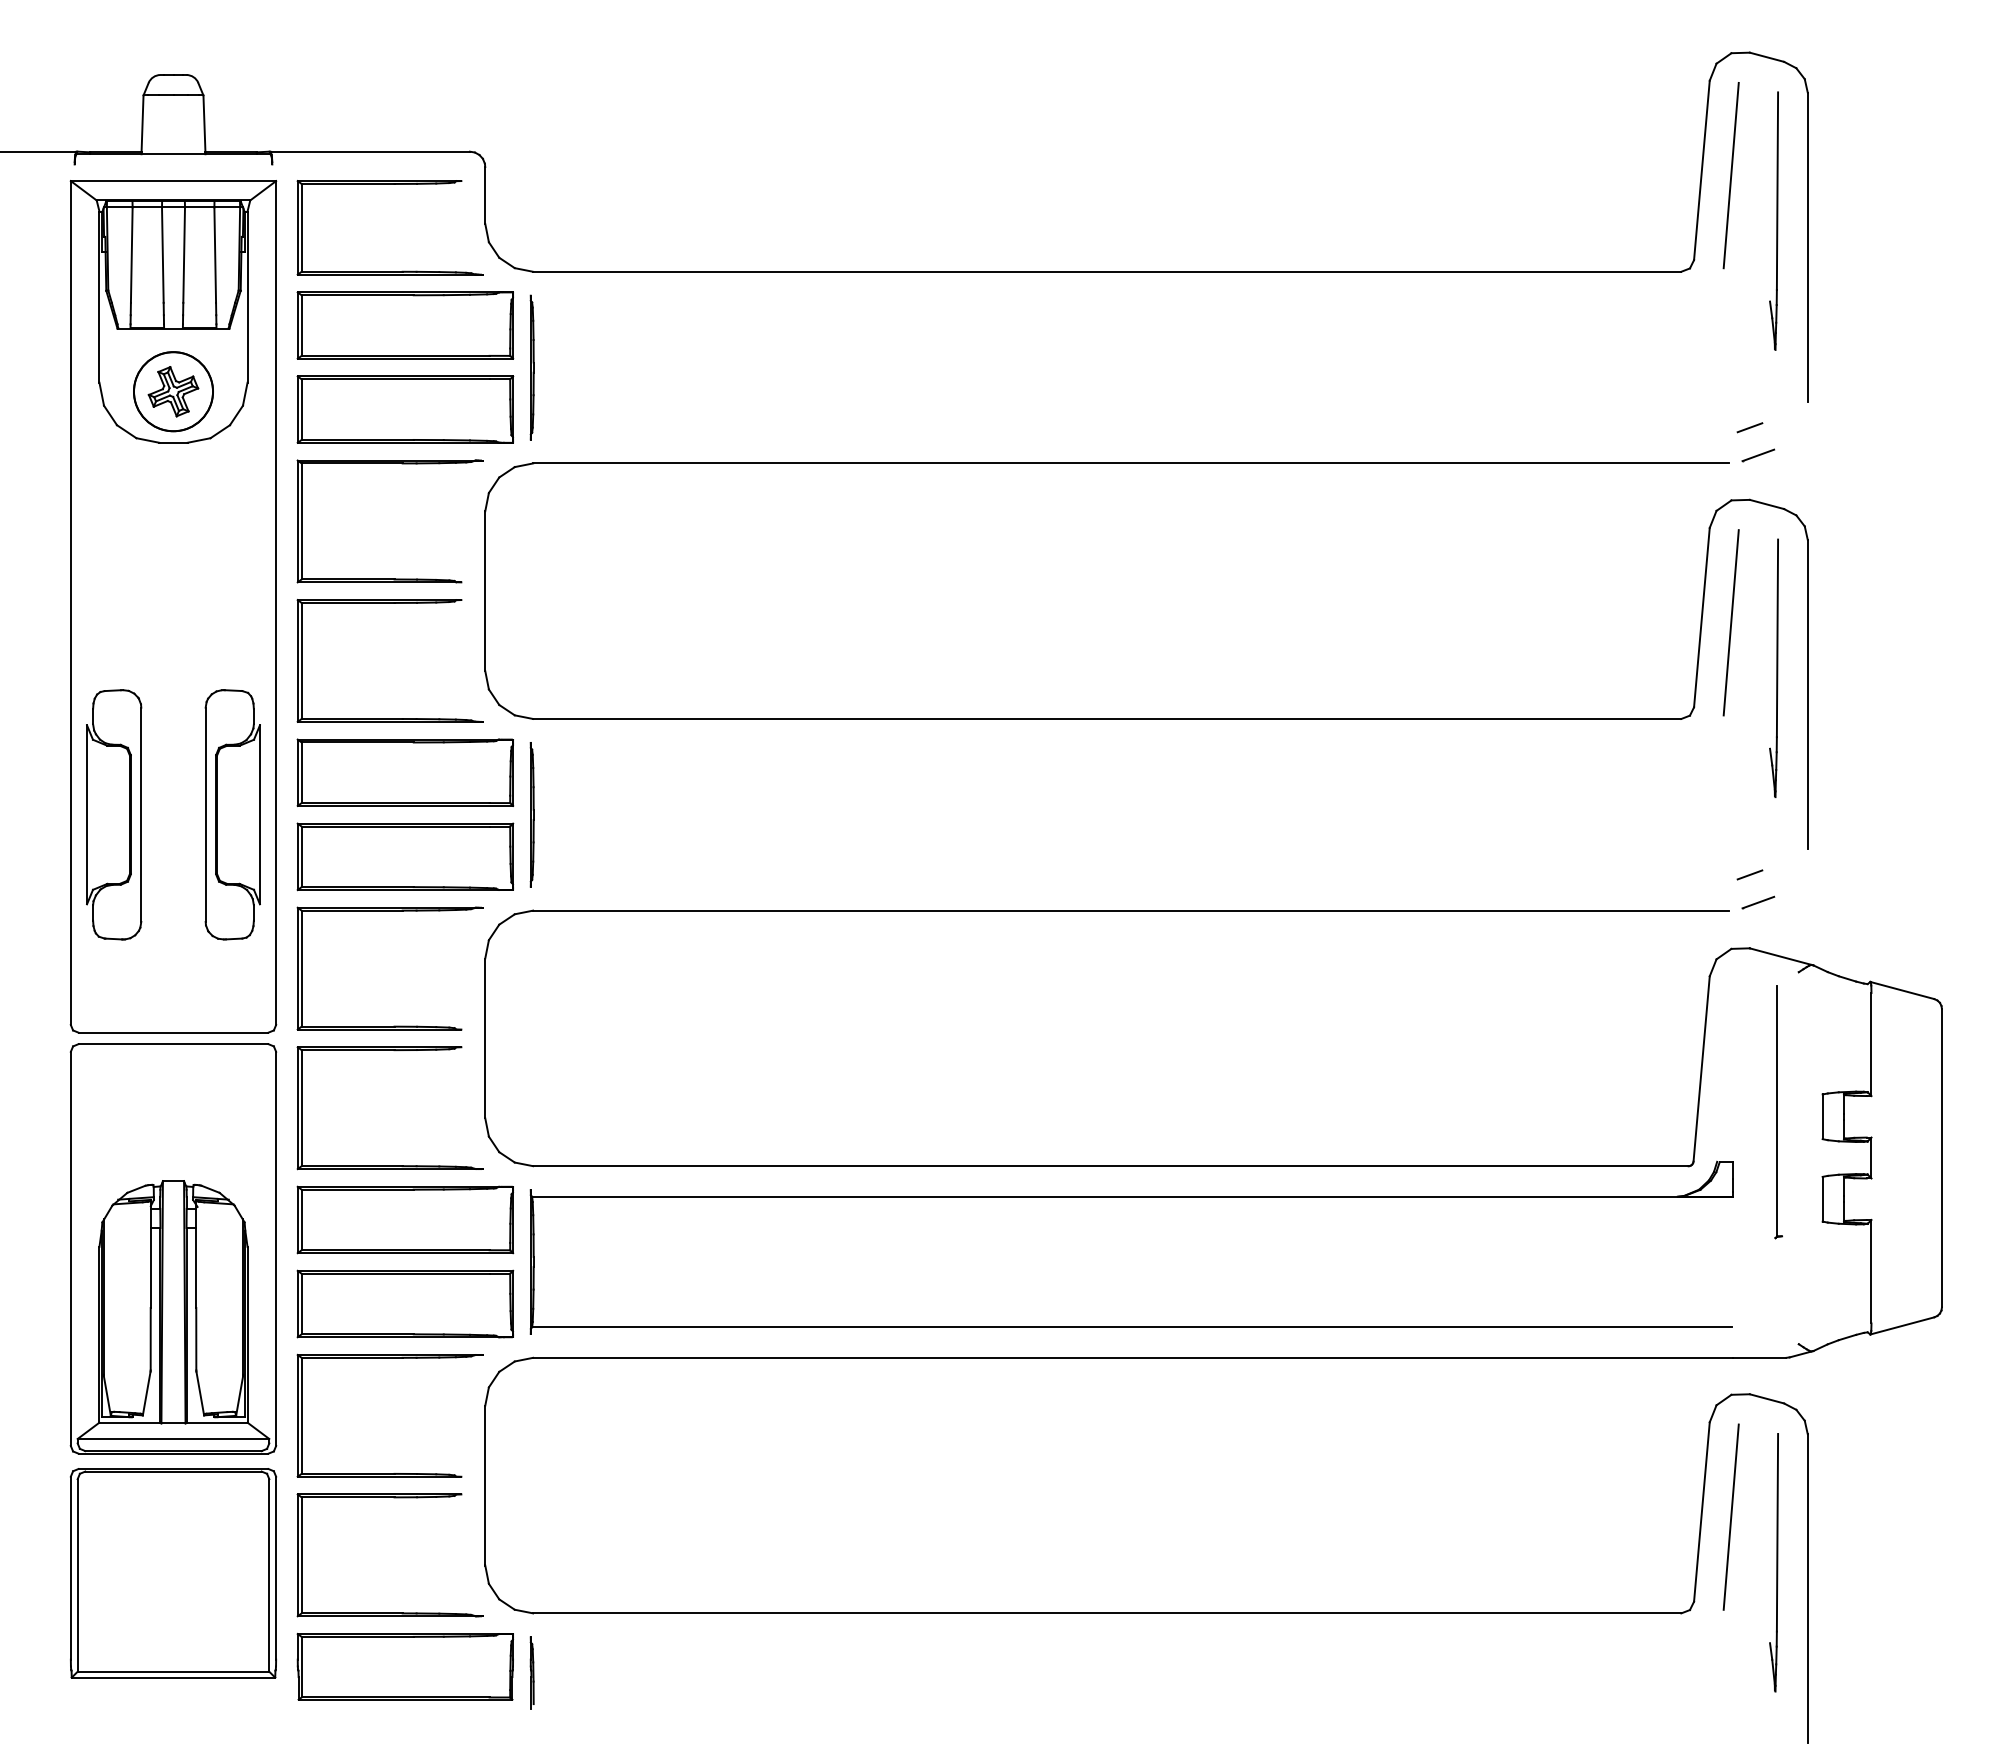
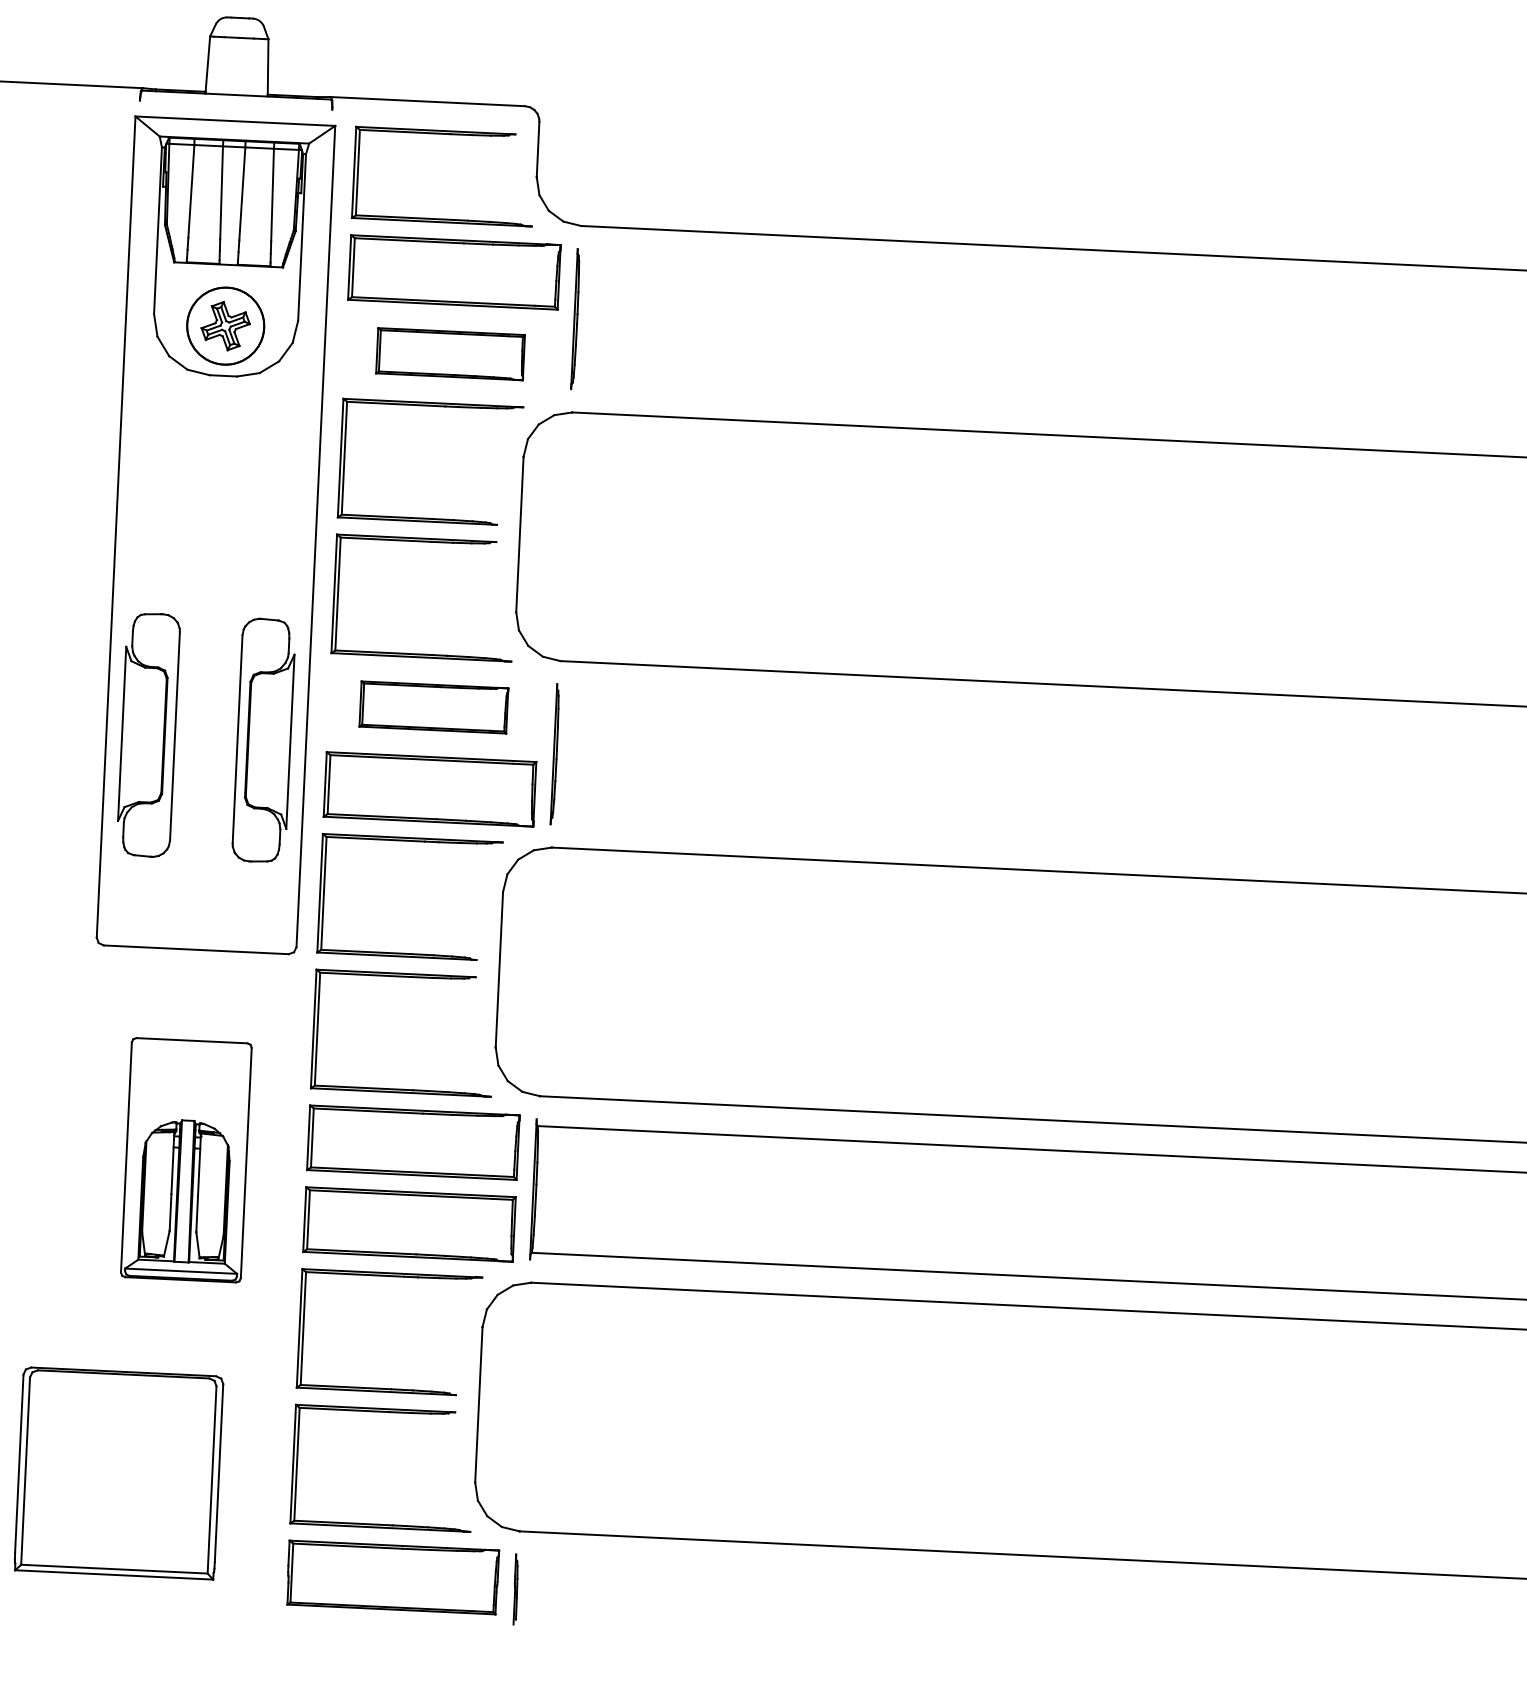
part: (405, 409) -> (450, 354), size x0.7
part: (405, 772) -> (433, 707), size x0.7
part: (173, 1248) -> (186, 1159), size x0.6
part: (173, 1573) -> (118, 1473), moved

